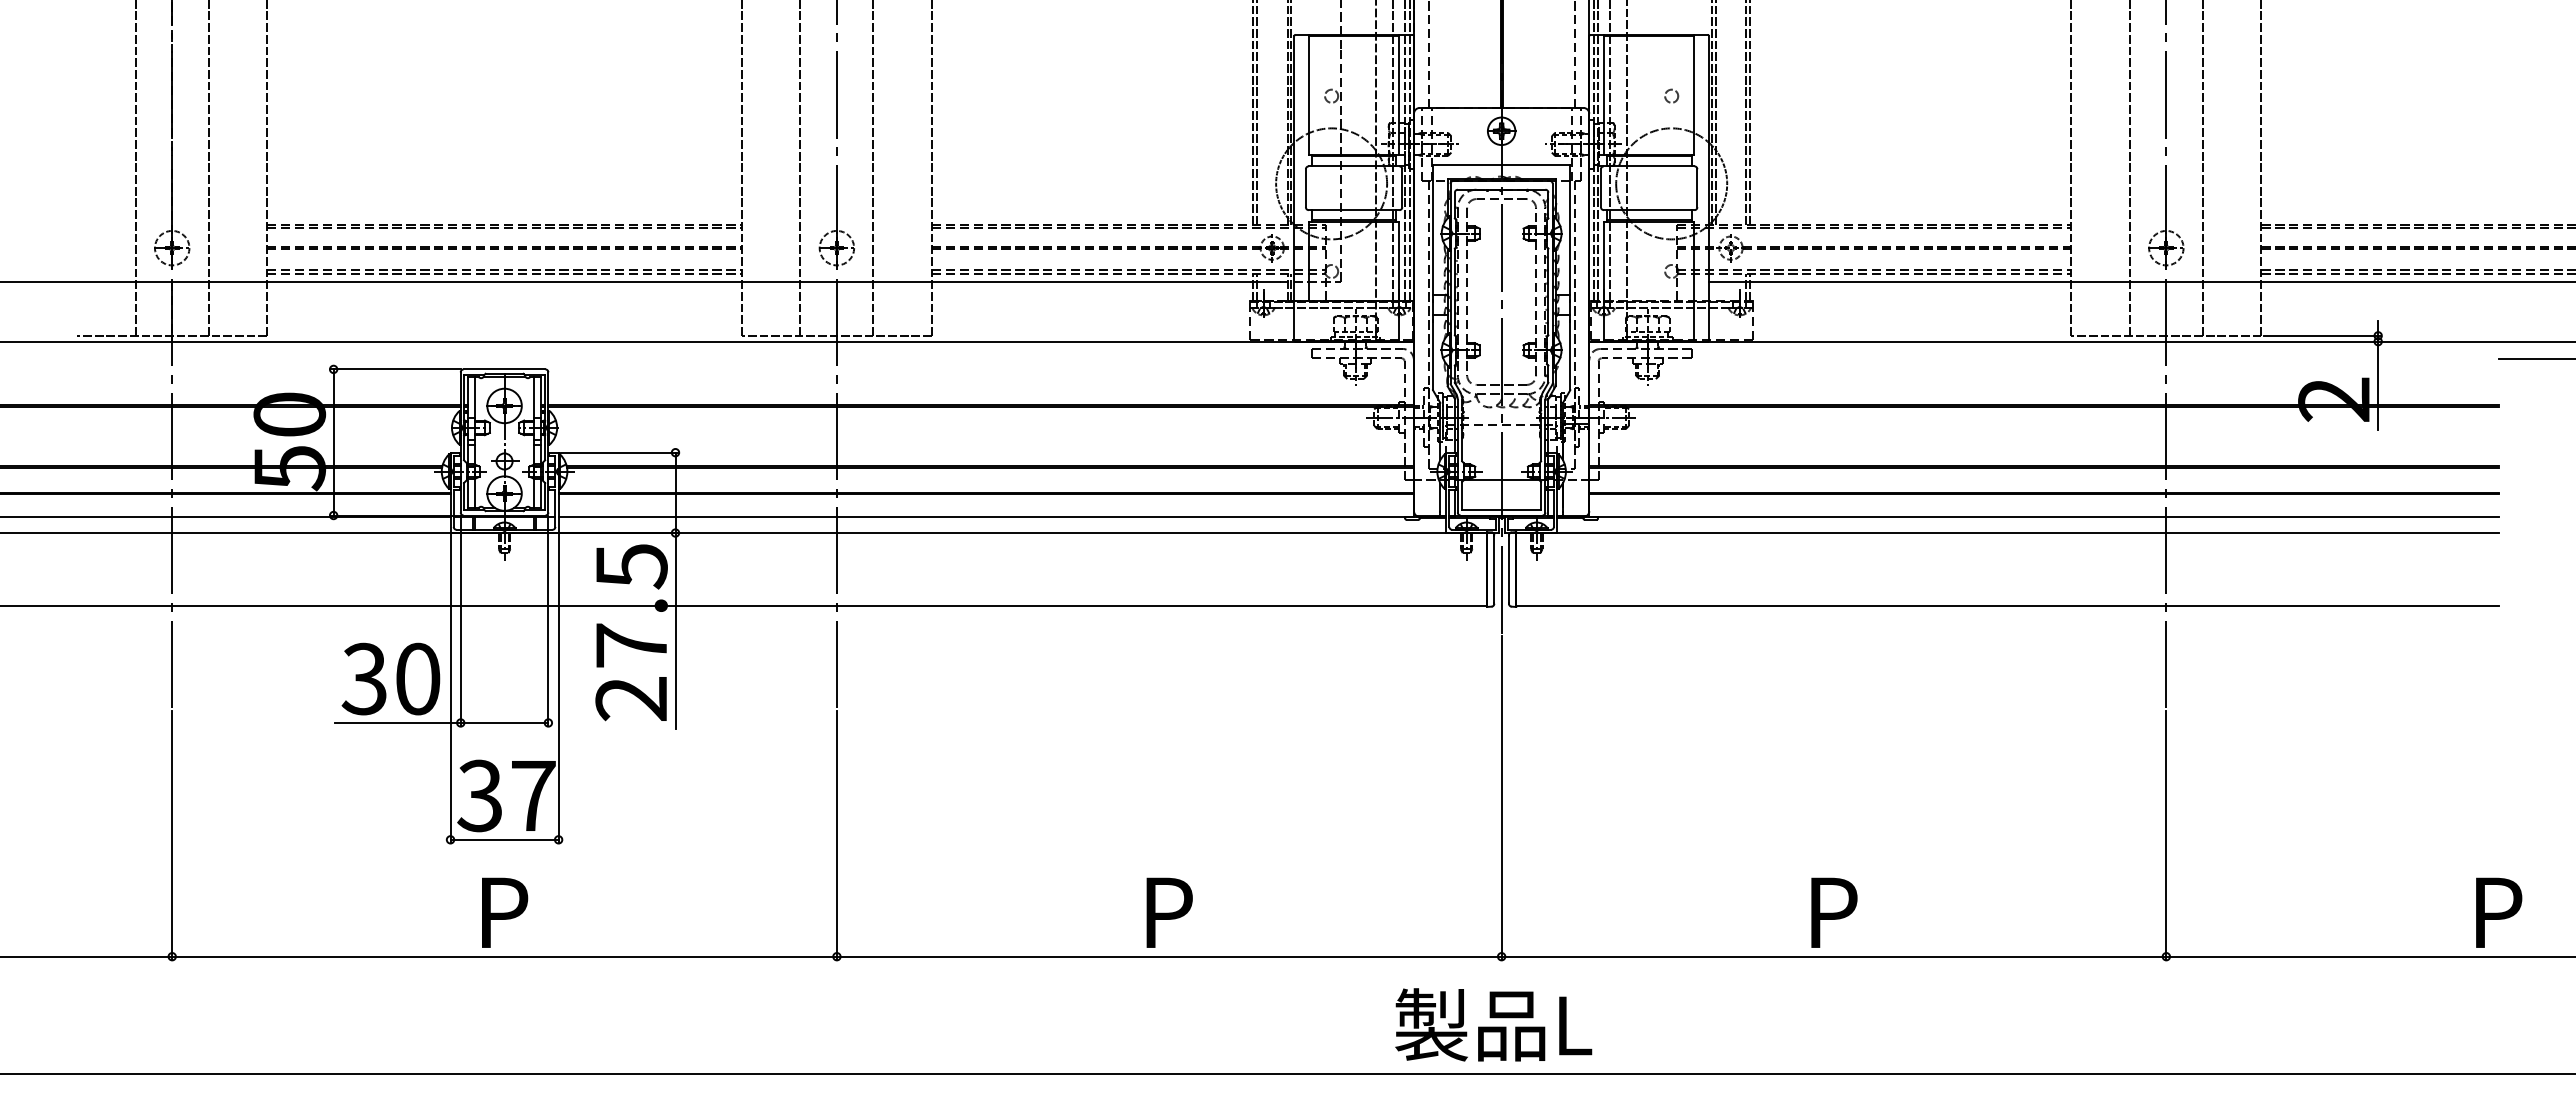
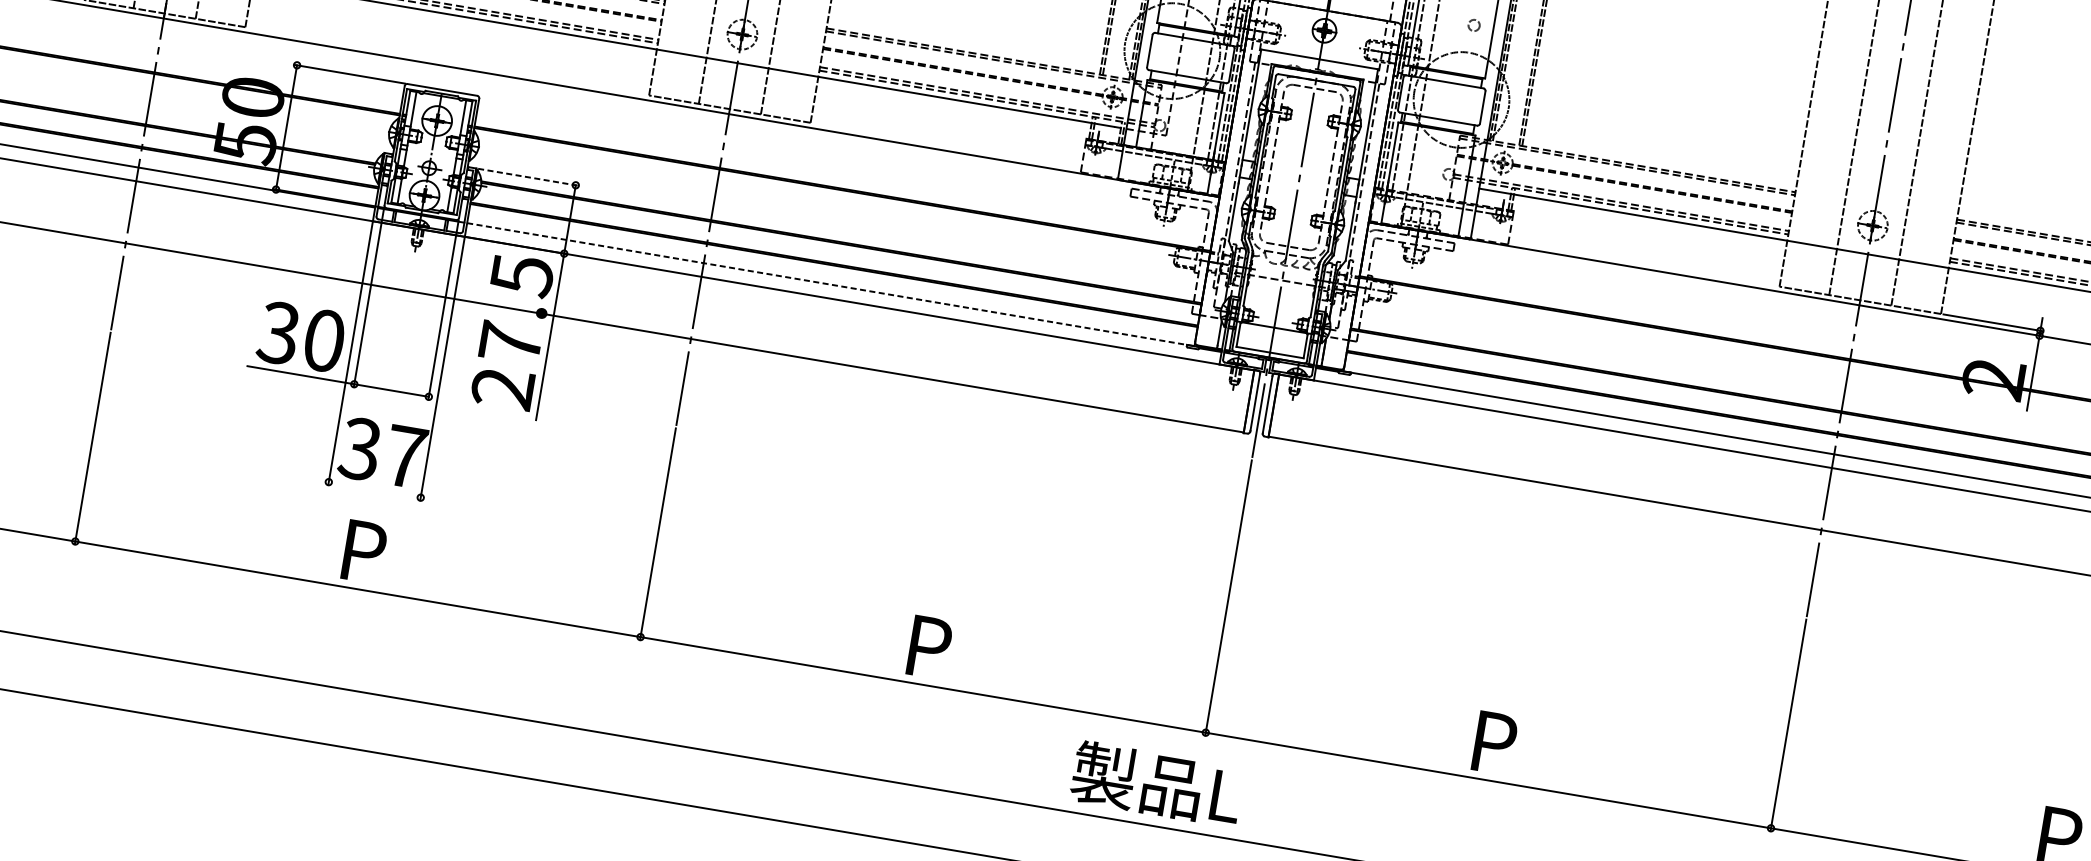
line: (619, 452) -> (528, 177), solid -> dashed
line: (986, 516) -> (831, 284), solid -> dashed
line: (504, 839) -> (374, 489), removed
text: (1493, 1024) -> (1156, 783), moved

